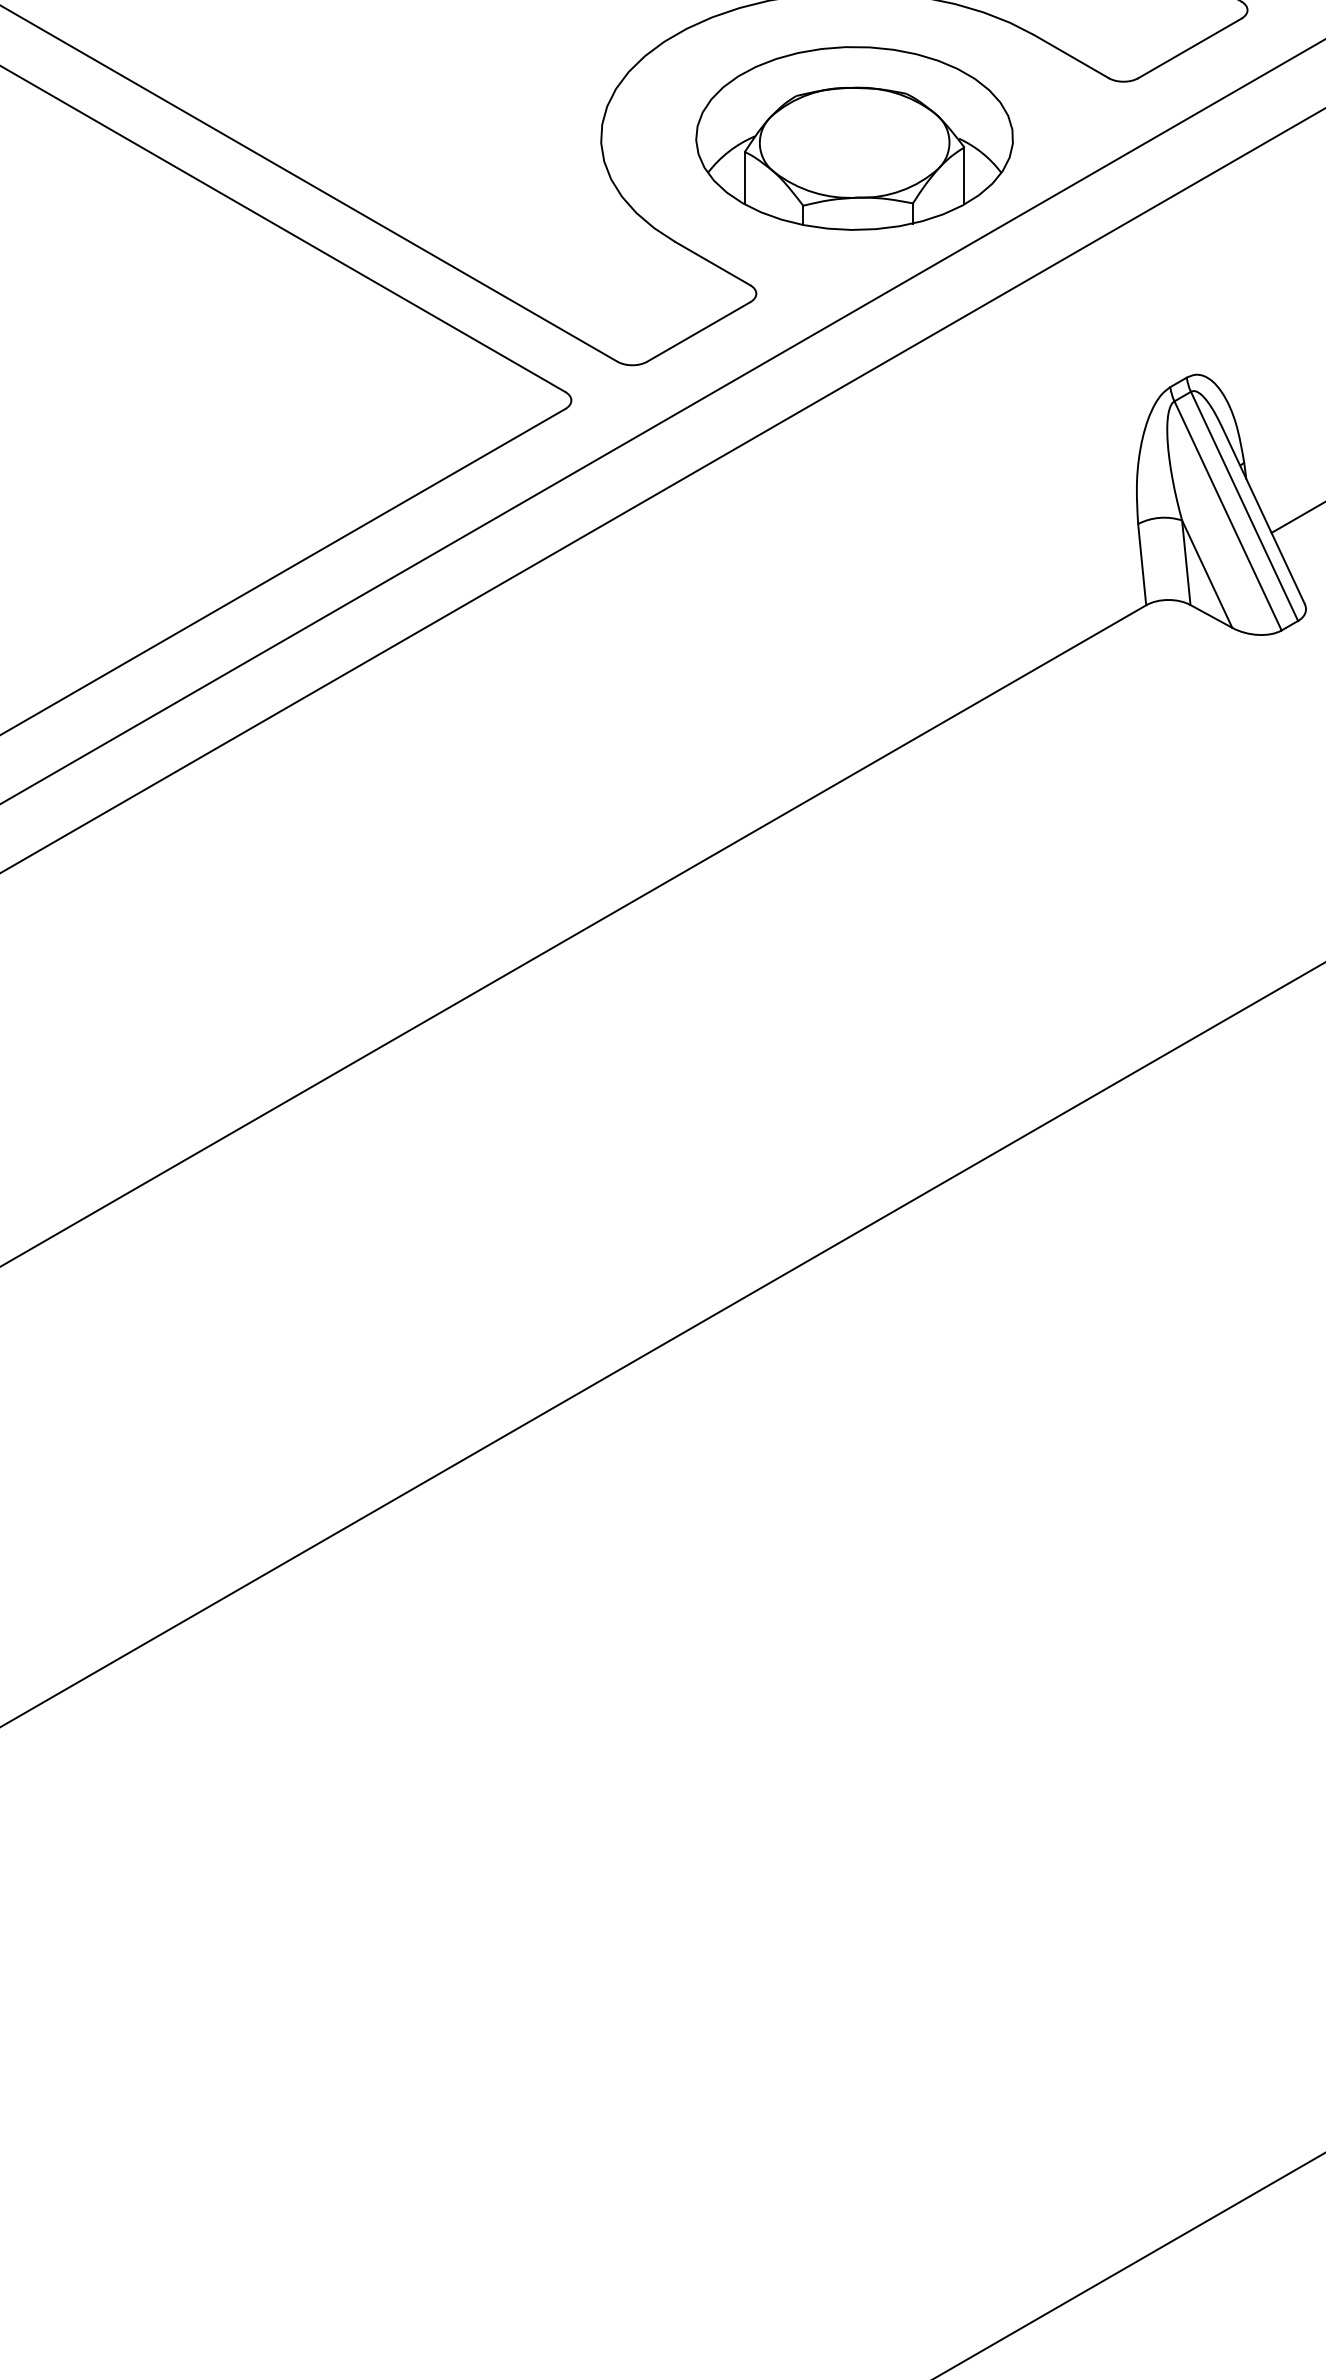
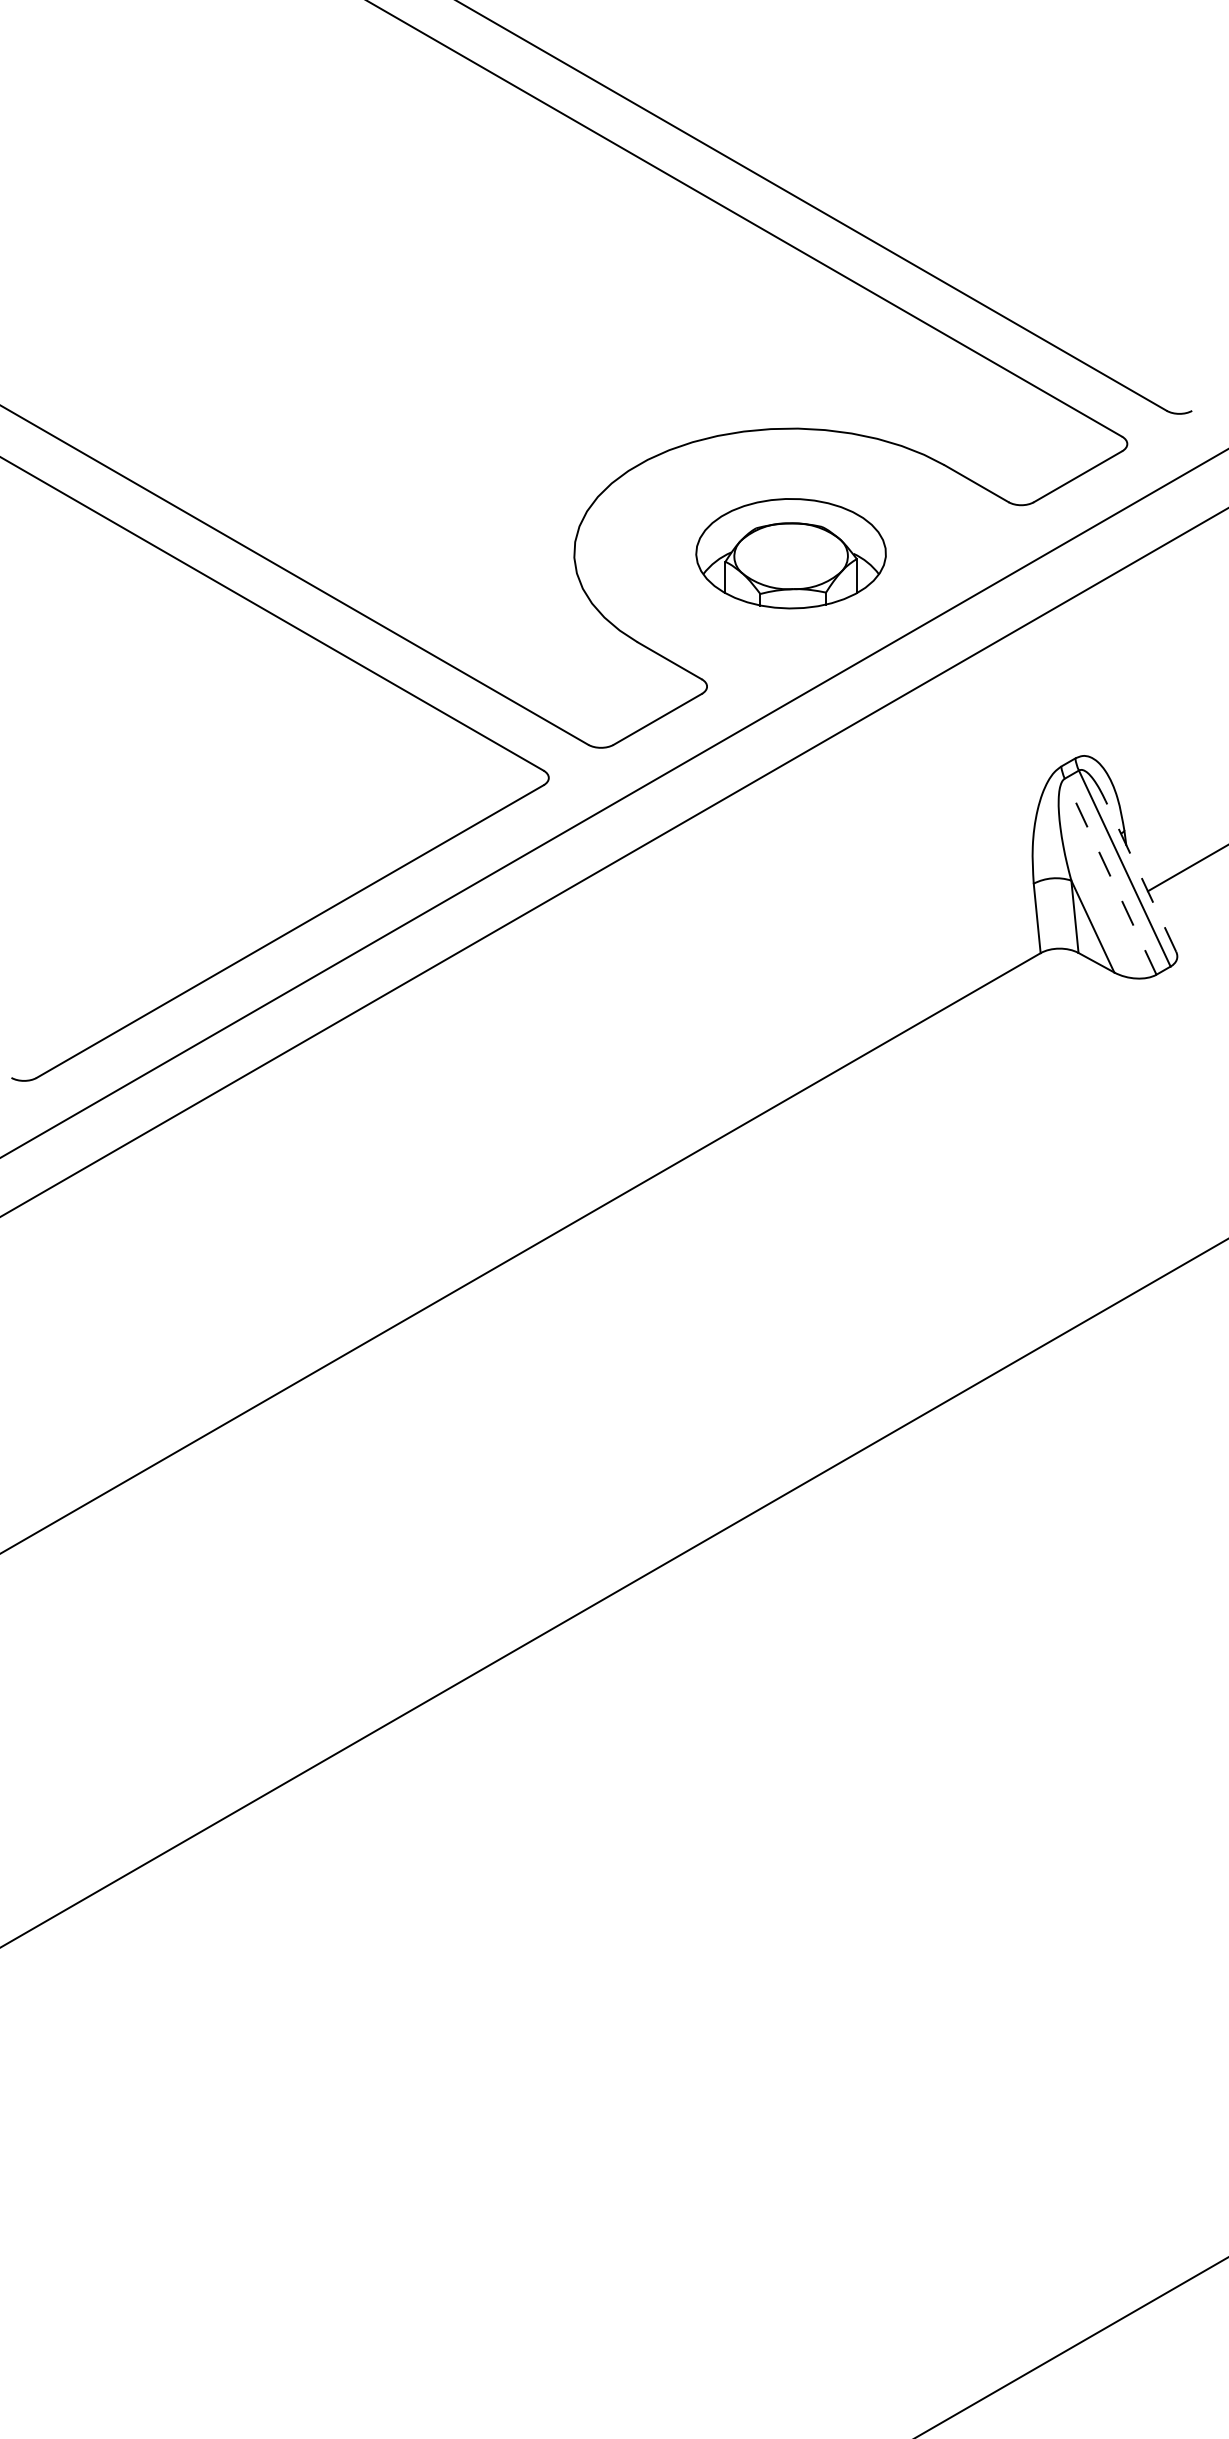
part: (853, 138) -> (790, 553), size x0.7
line: (1262, 514) -> (1140, 875), solid -> dashed
line: (1227, 515) -> (1110, 876), solid -> dashed

